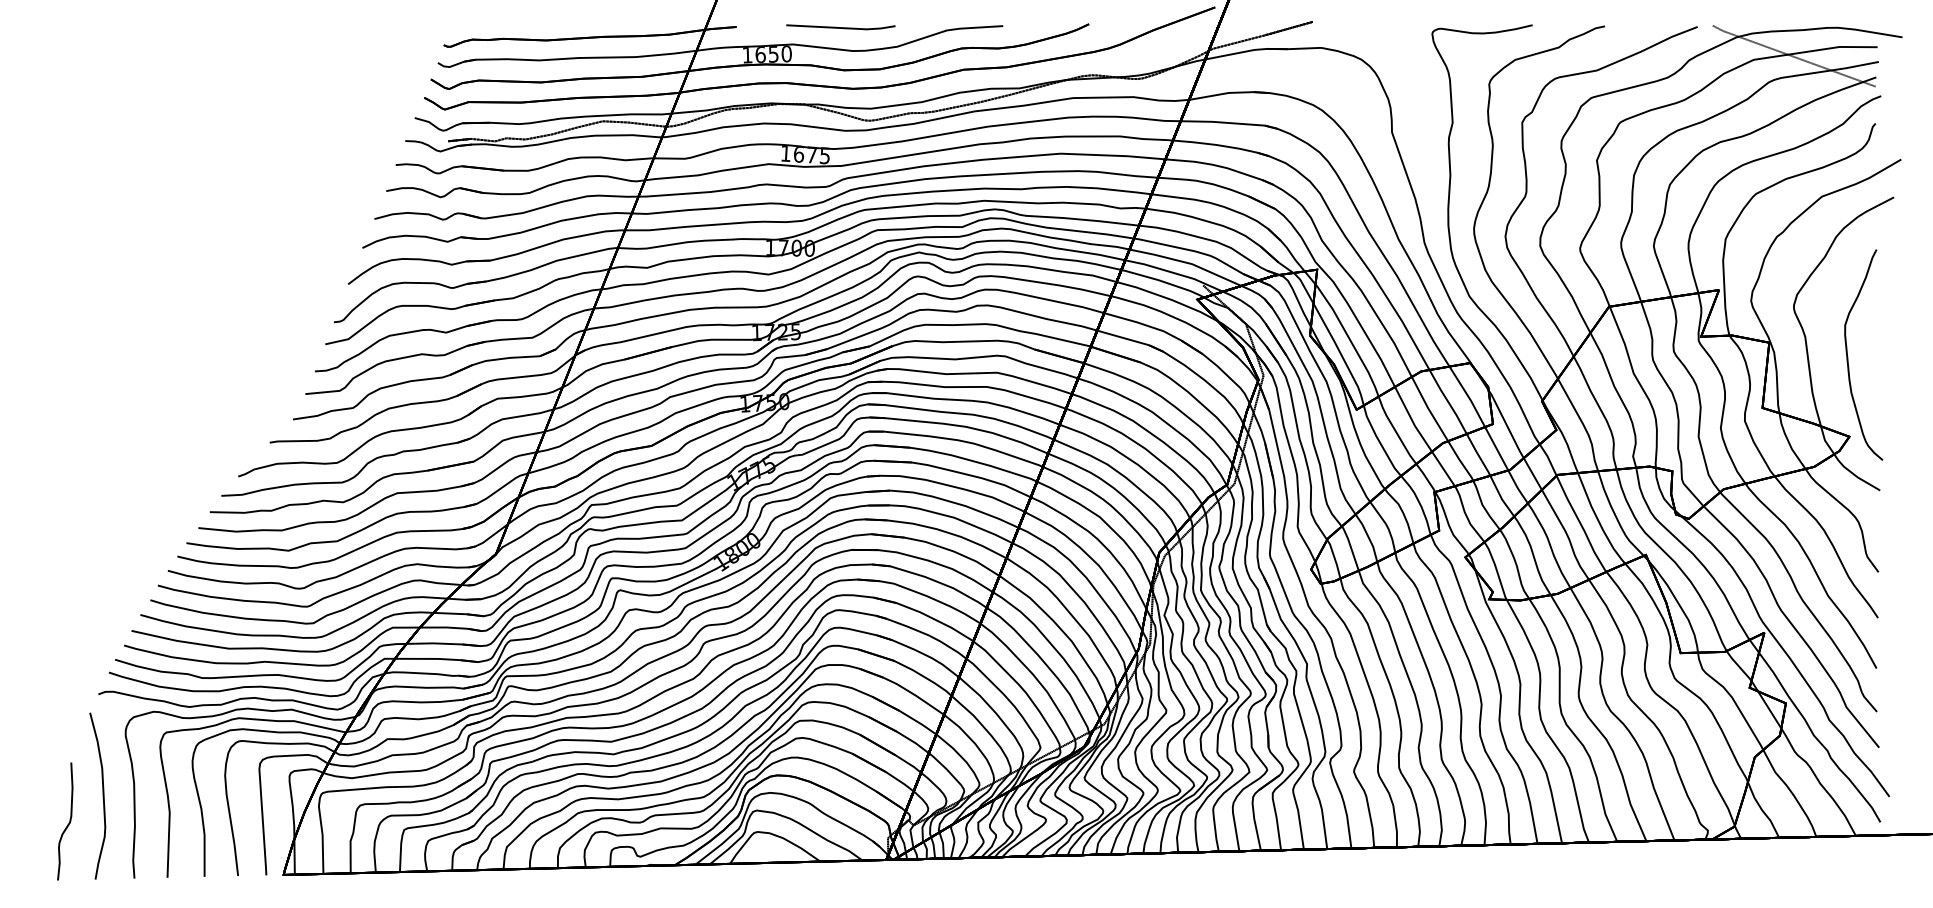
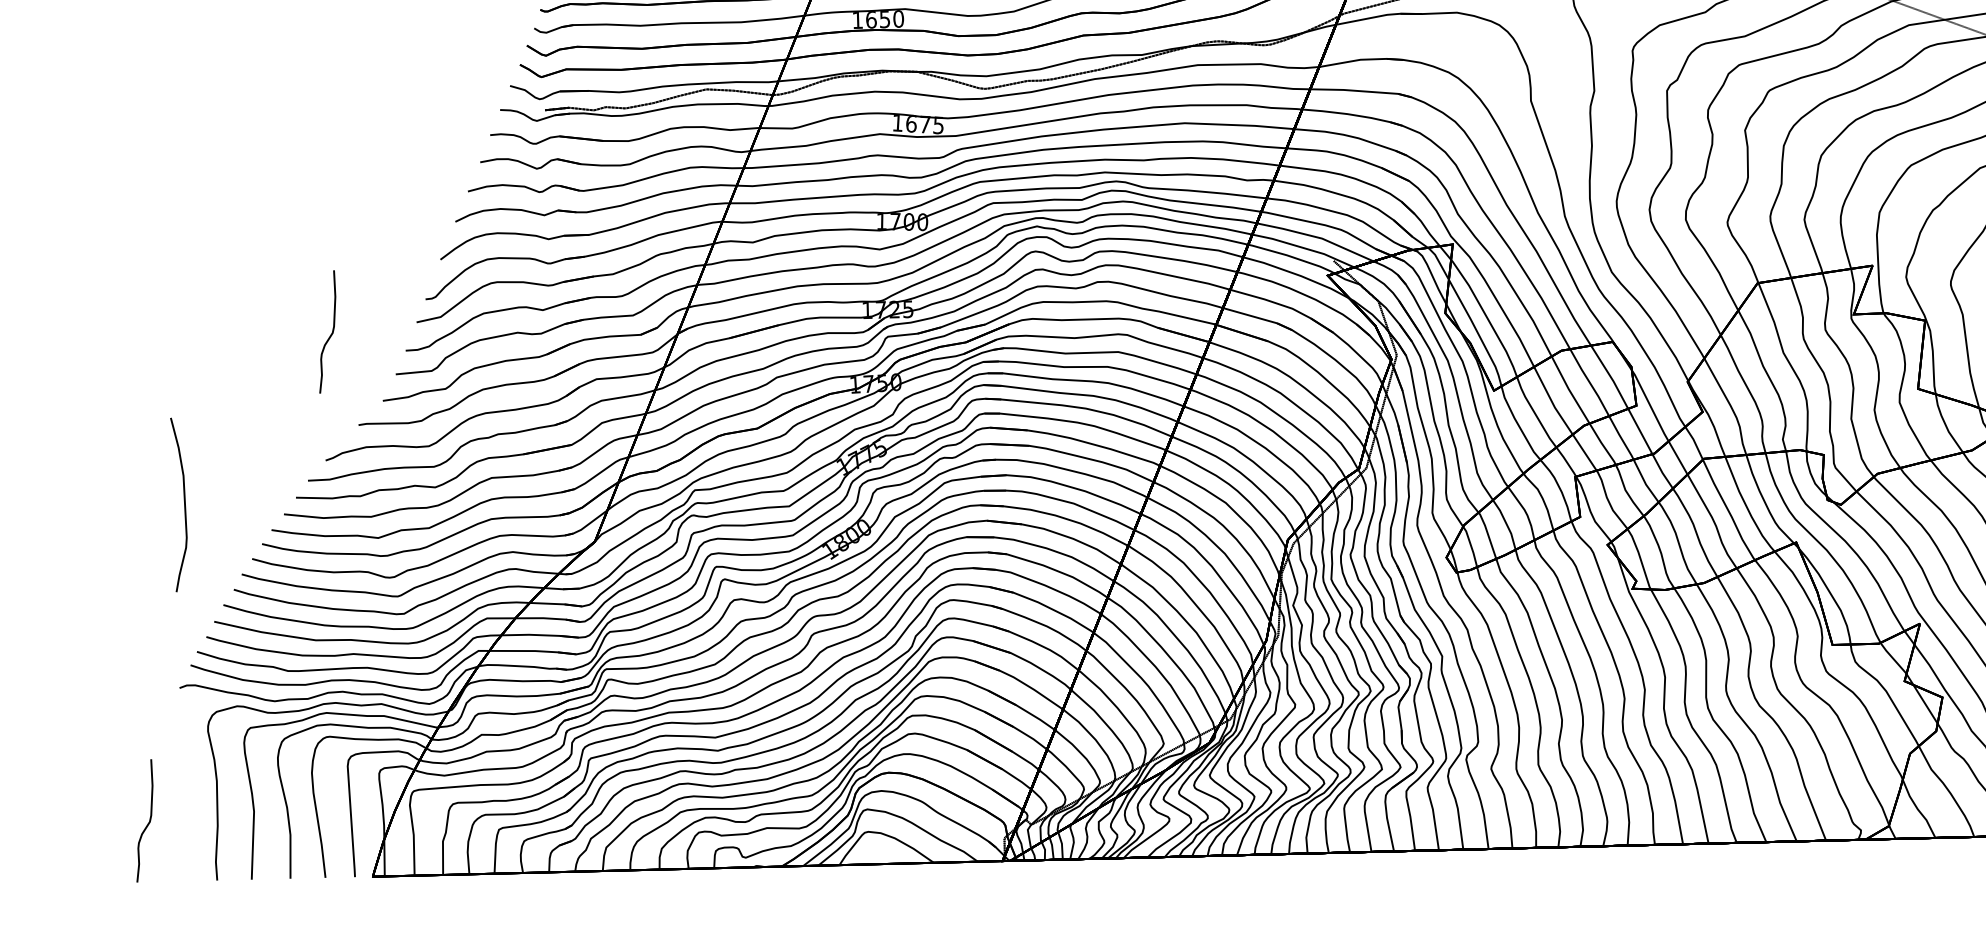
curve: (243, 354) -> (331, 333), added
curve: (102, 795) -> (183, 504), moved

